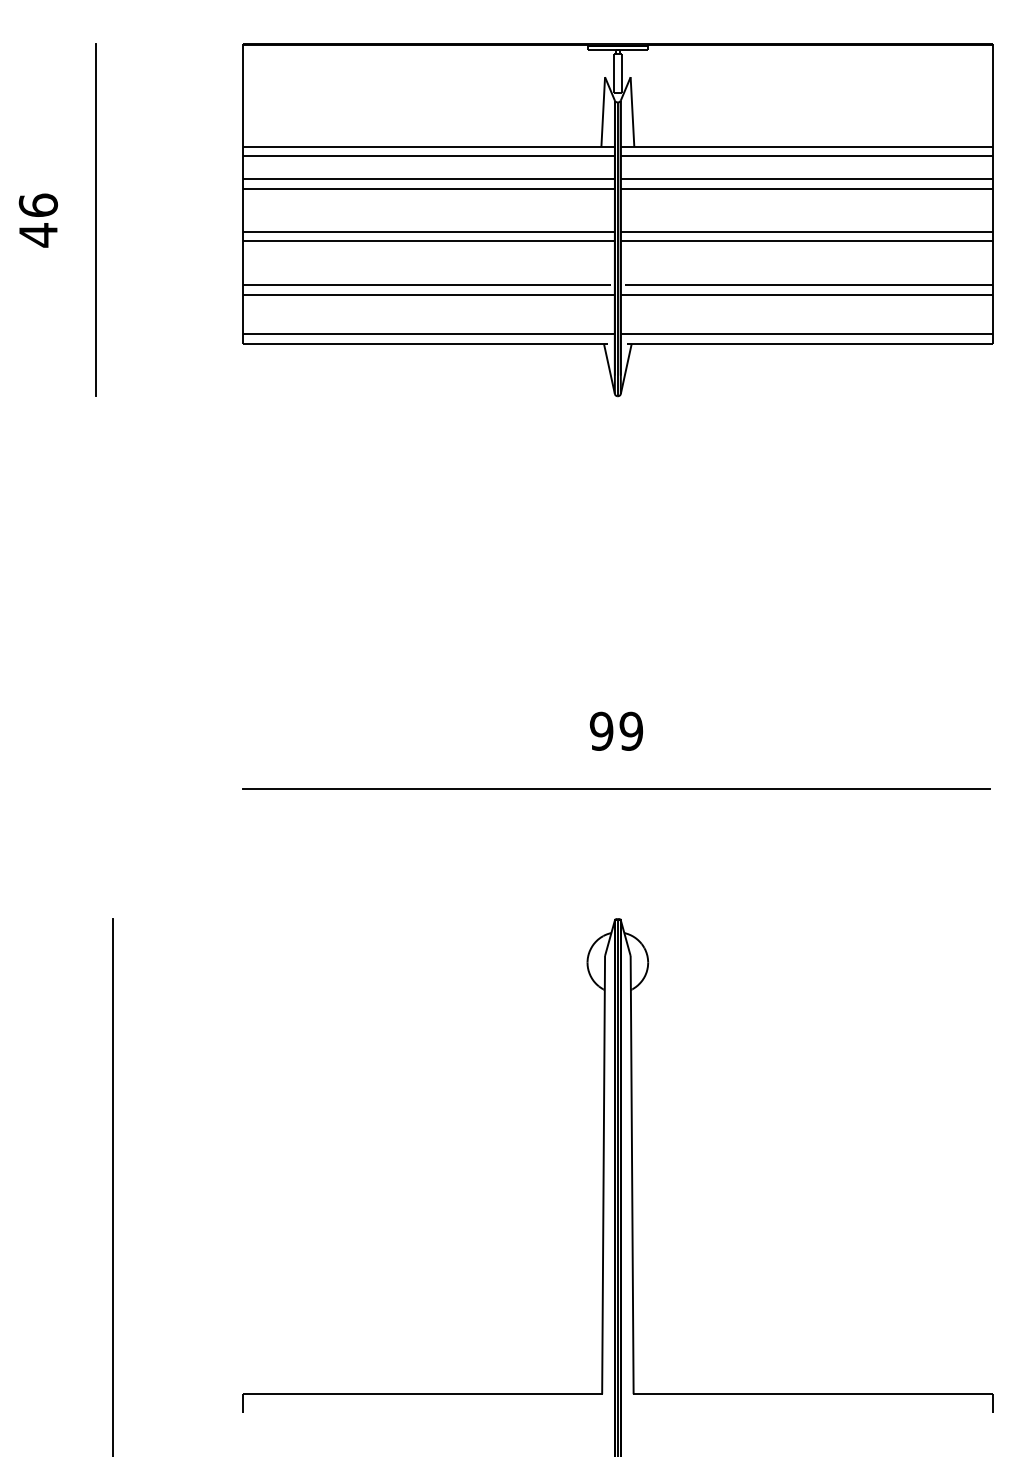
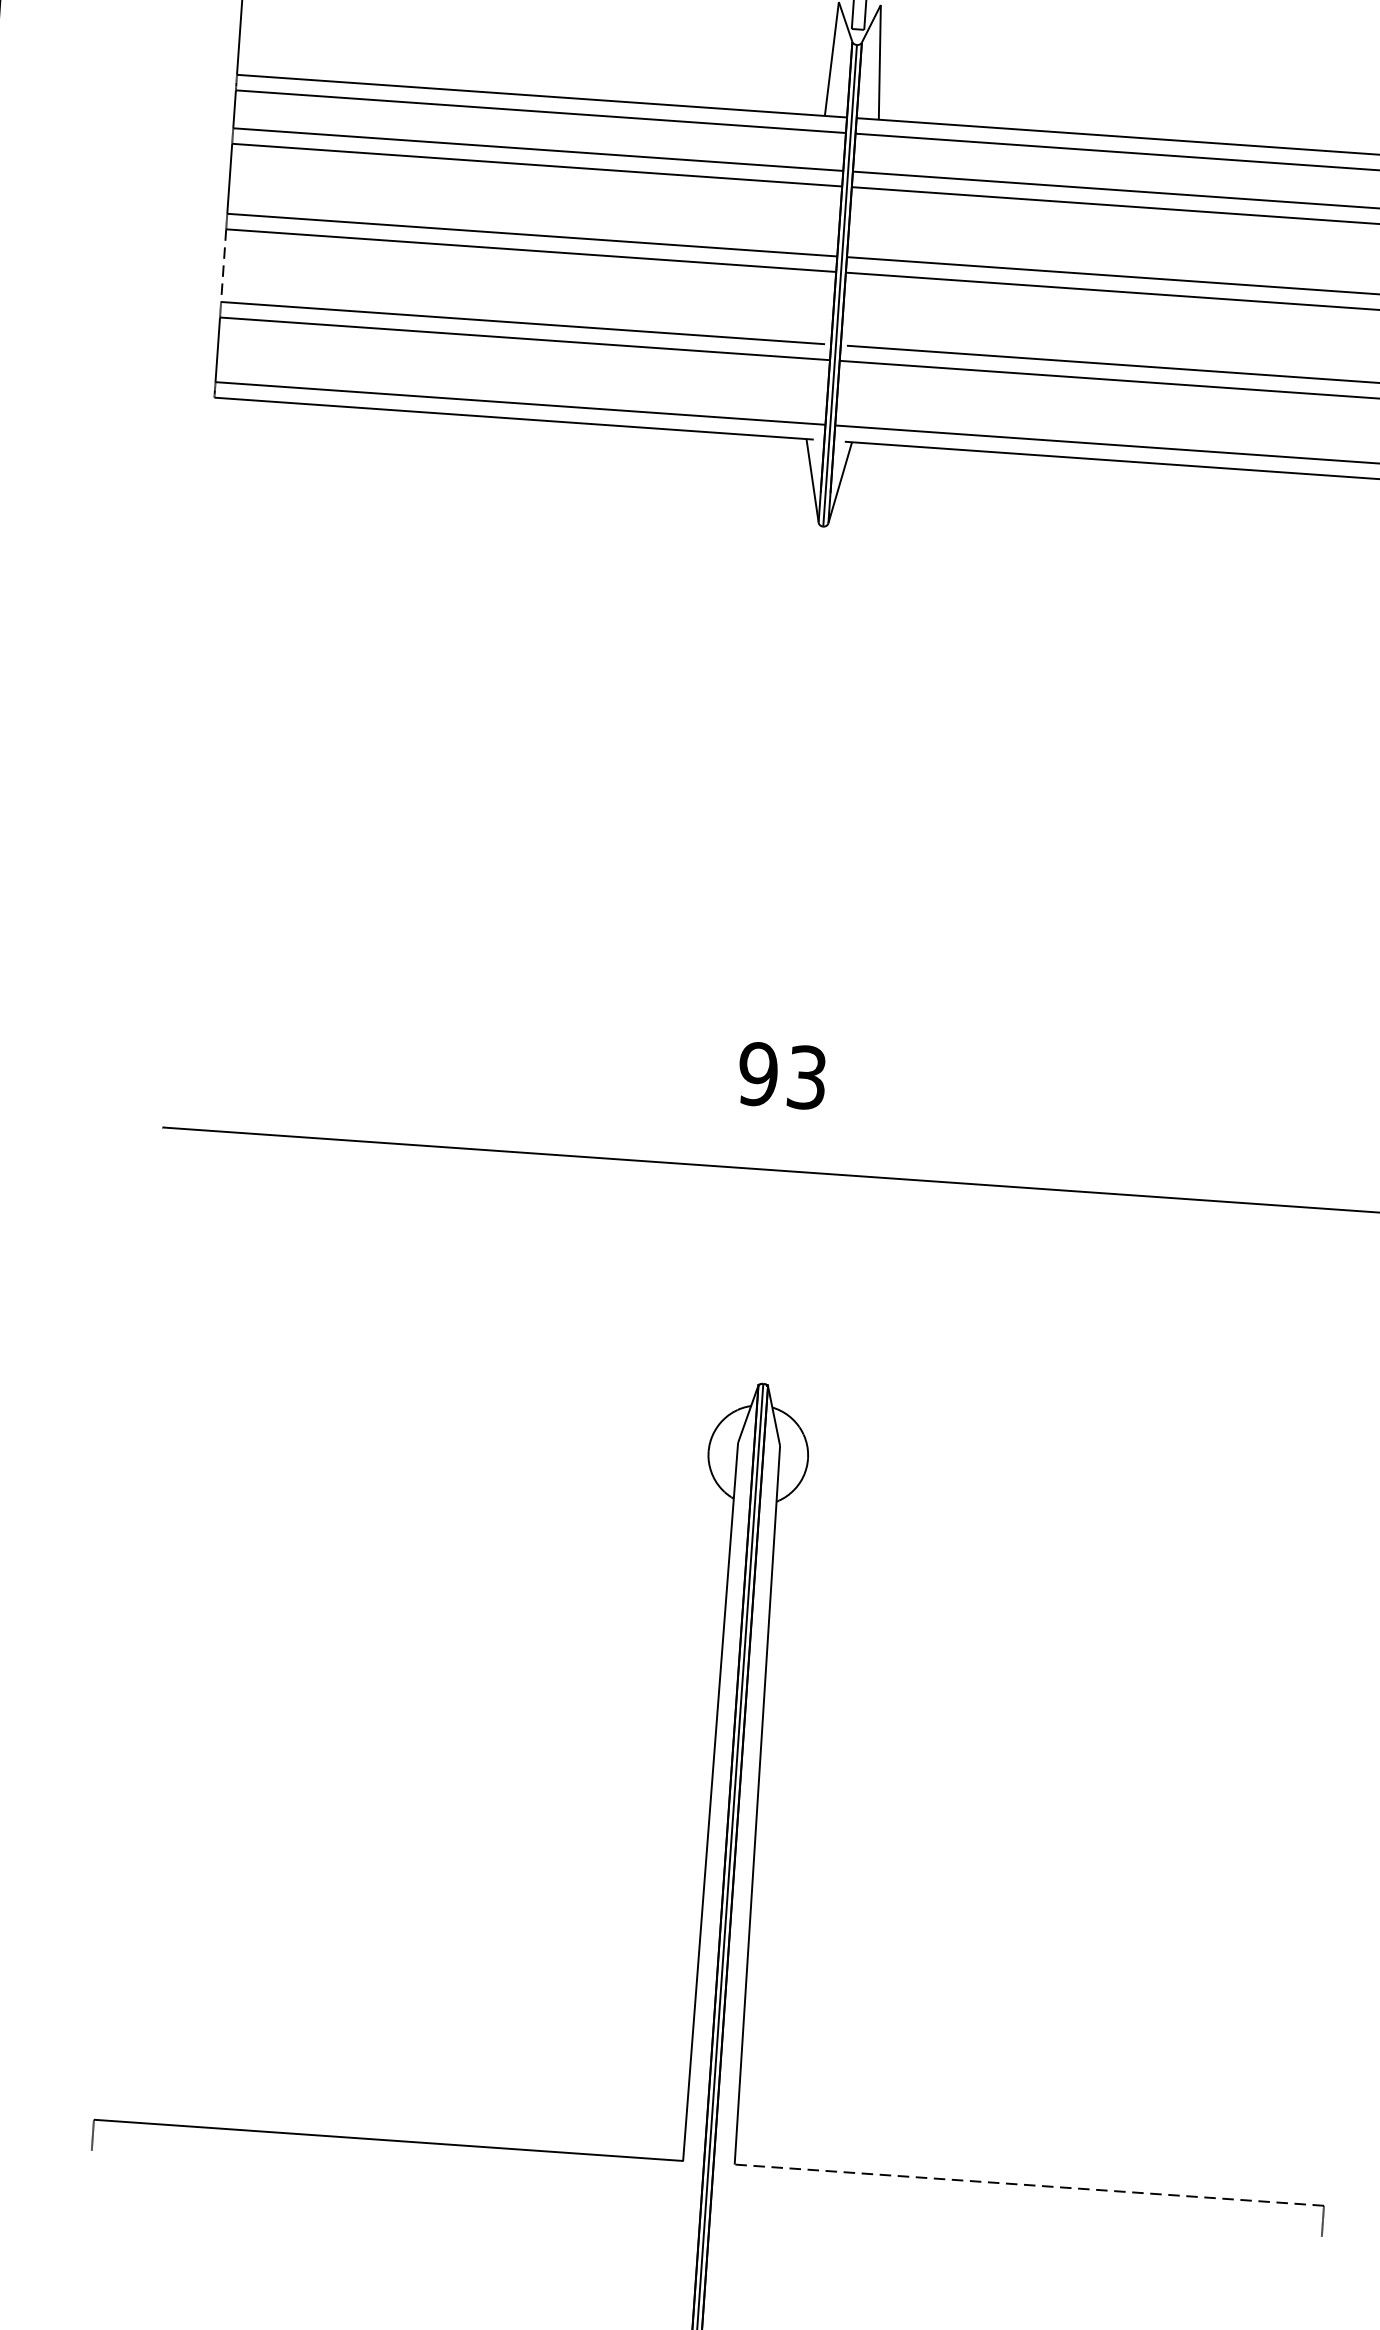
line: (242, 263) -> (223, 265), solid -> dashed
text: (631, 730) -> (807, 1076), 99 -> 93
line: (813, 1394) -> (1029, 2185), solid -> dashed

